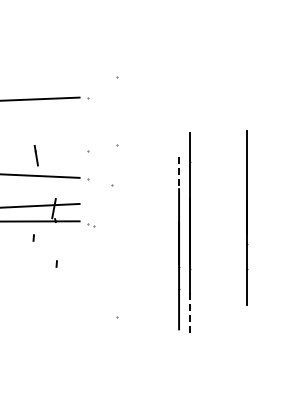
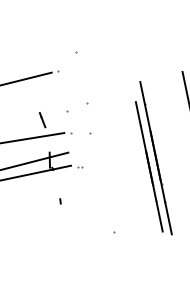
line: (35, 155) -> (41, 120), moved
line: (179, 173) -> (138, 114), dashed -> solid
line: (33, 237) -> (38, 185), removed
line: (189, 314) -> (168, 218), dashed -> solid

